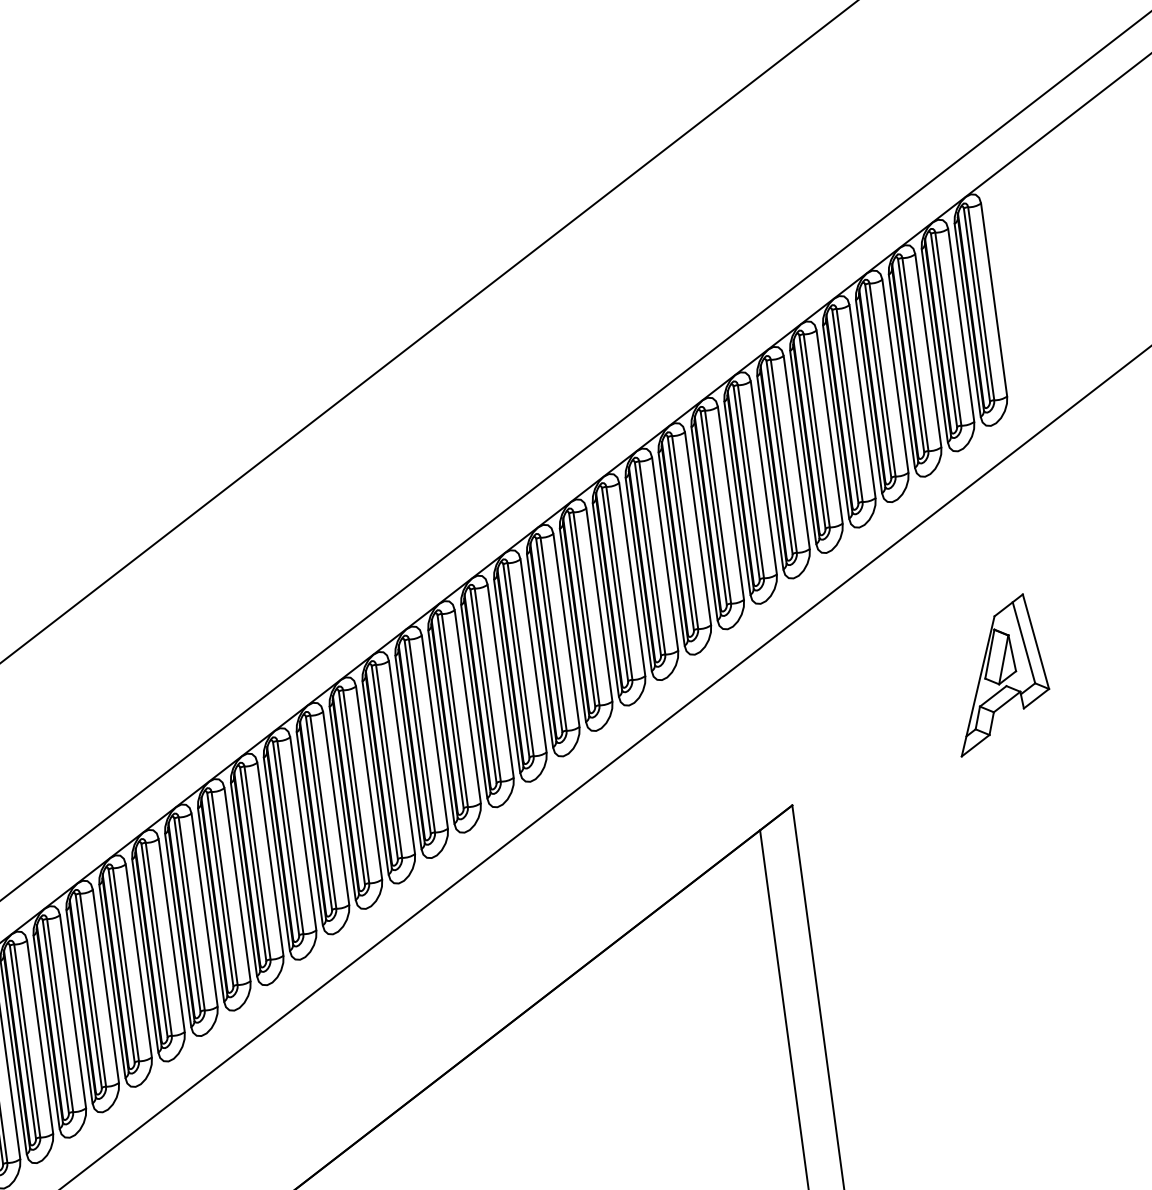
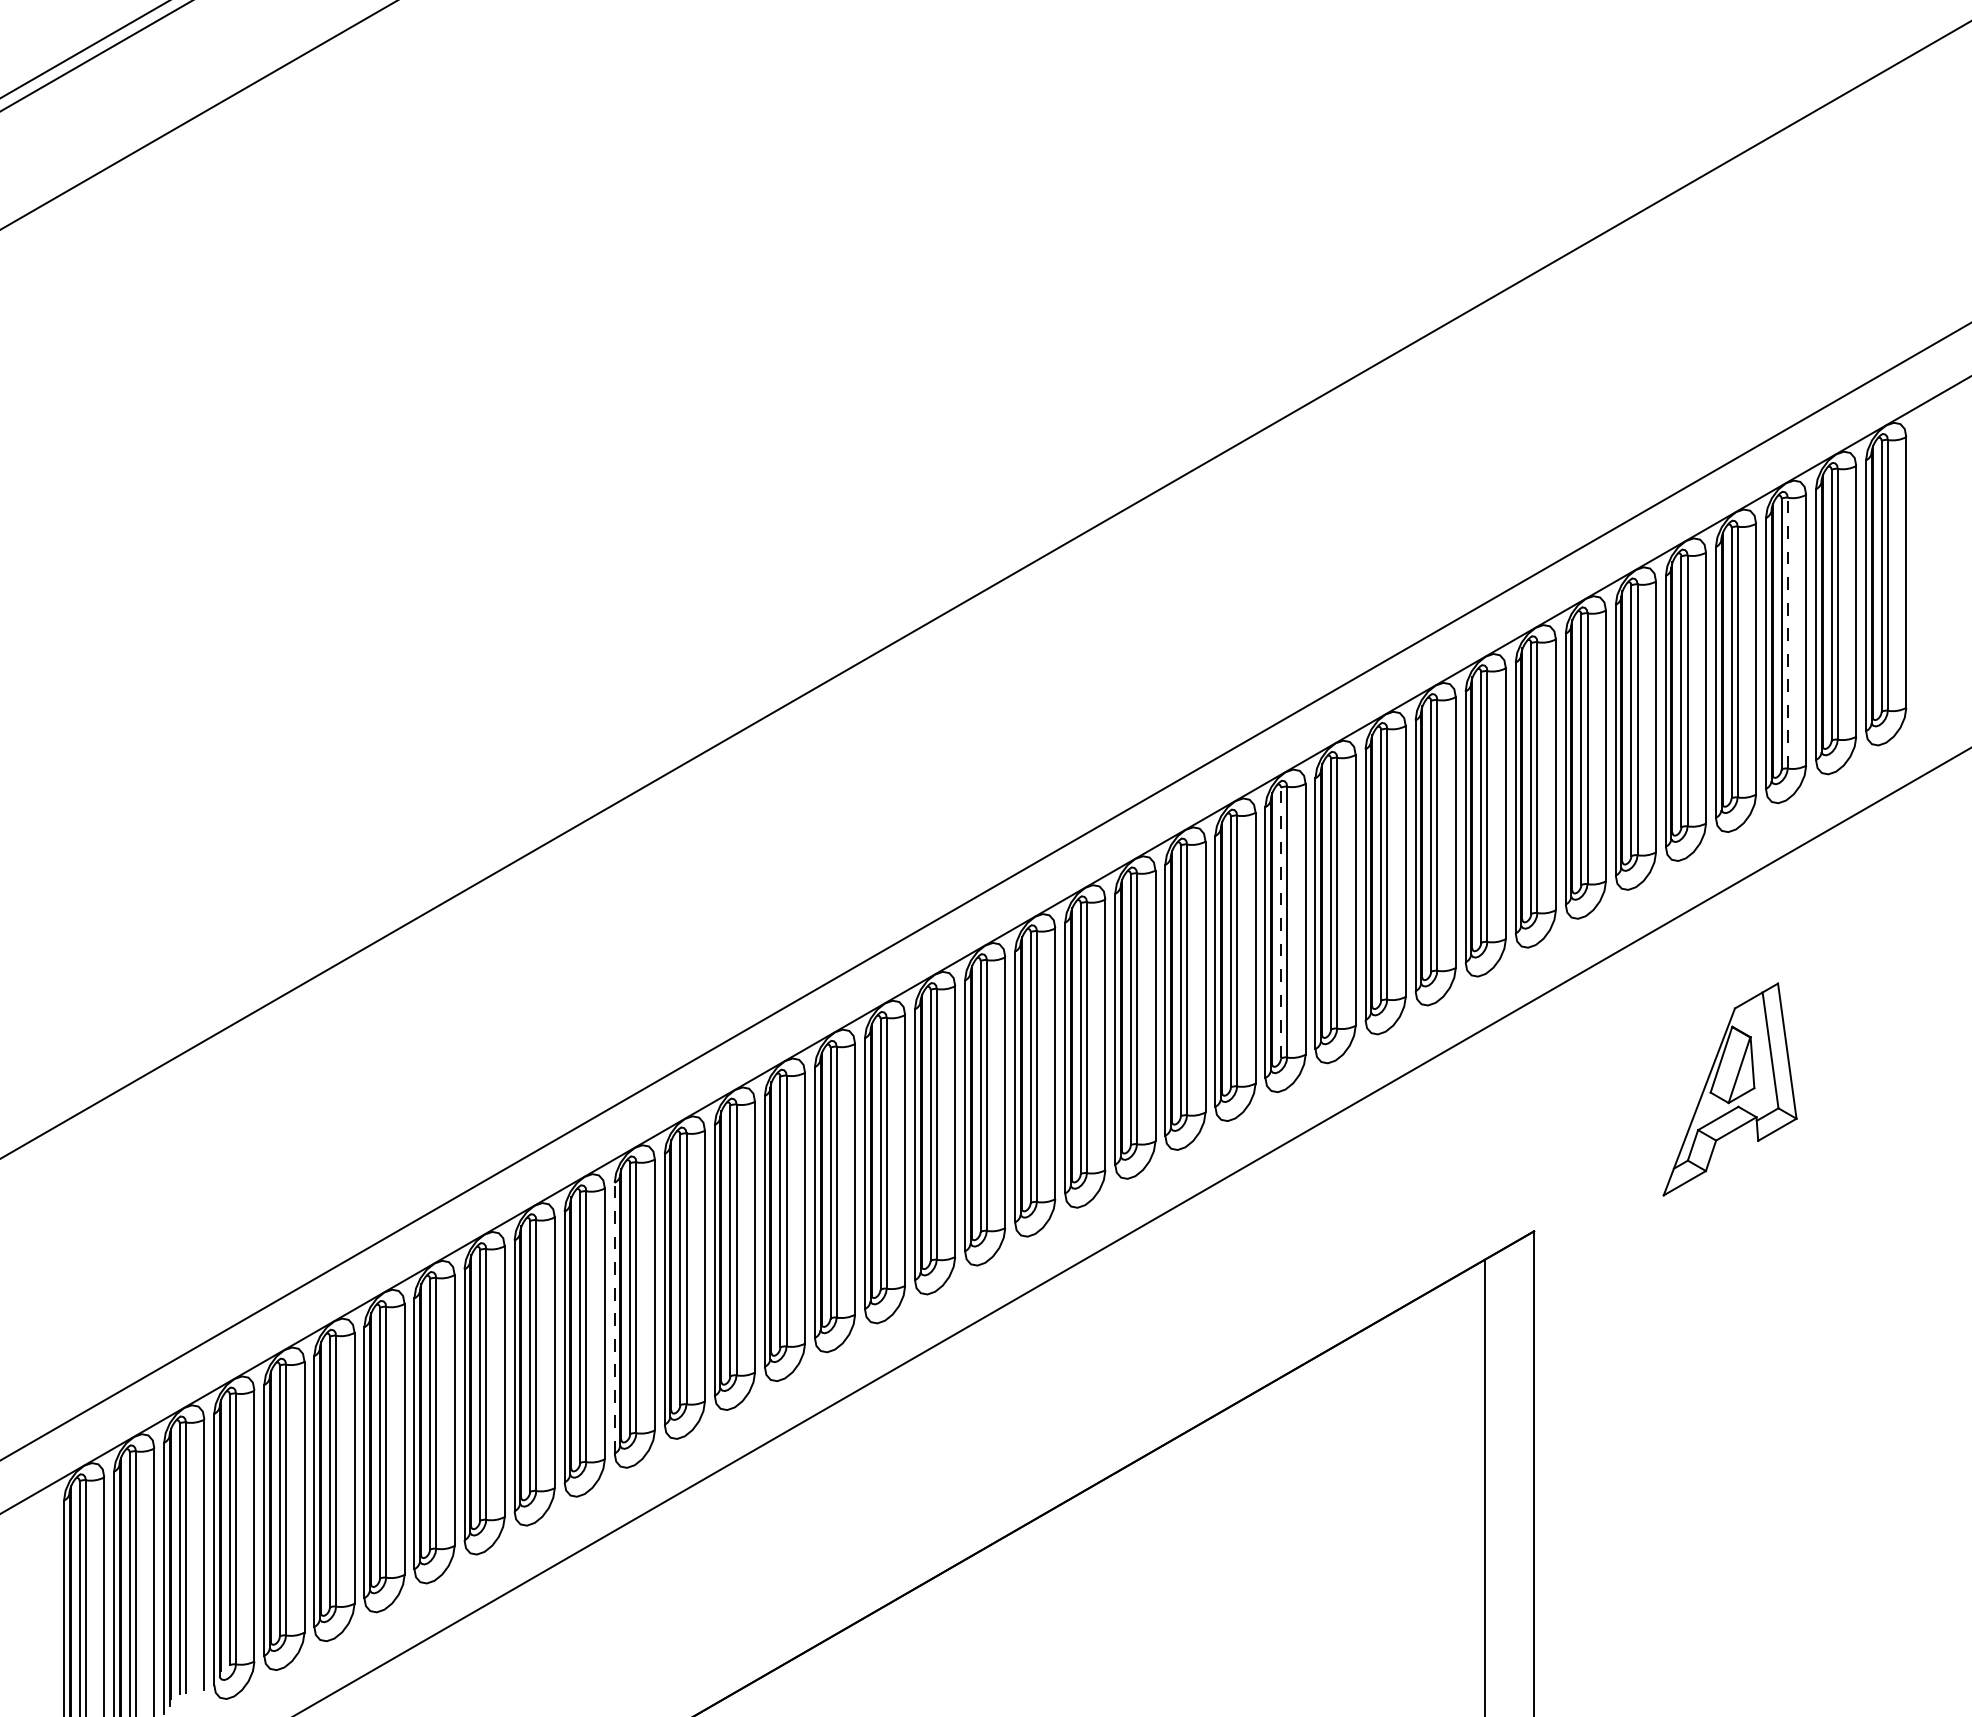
line: (915, 354) -> (1787, 632), solid -> dashed
line: (582, 609) -> (1281, 922), solid -> dashed
part: (998, 674) -> (1729, 1089), moved
line: (145, 955) -> (614, 1317), solid -> dashed

